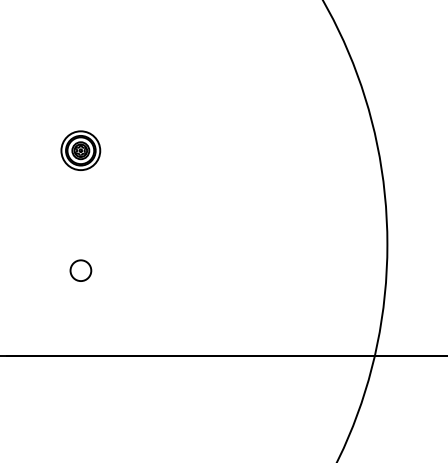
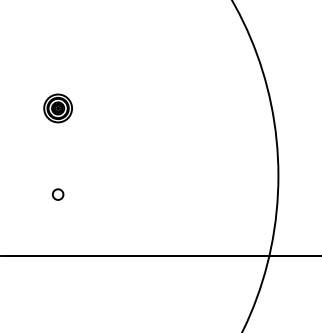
circle: (79, 270) -> (57, 194), size x0.71

